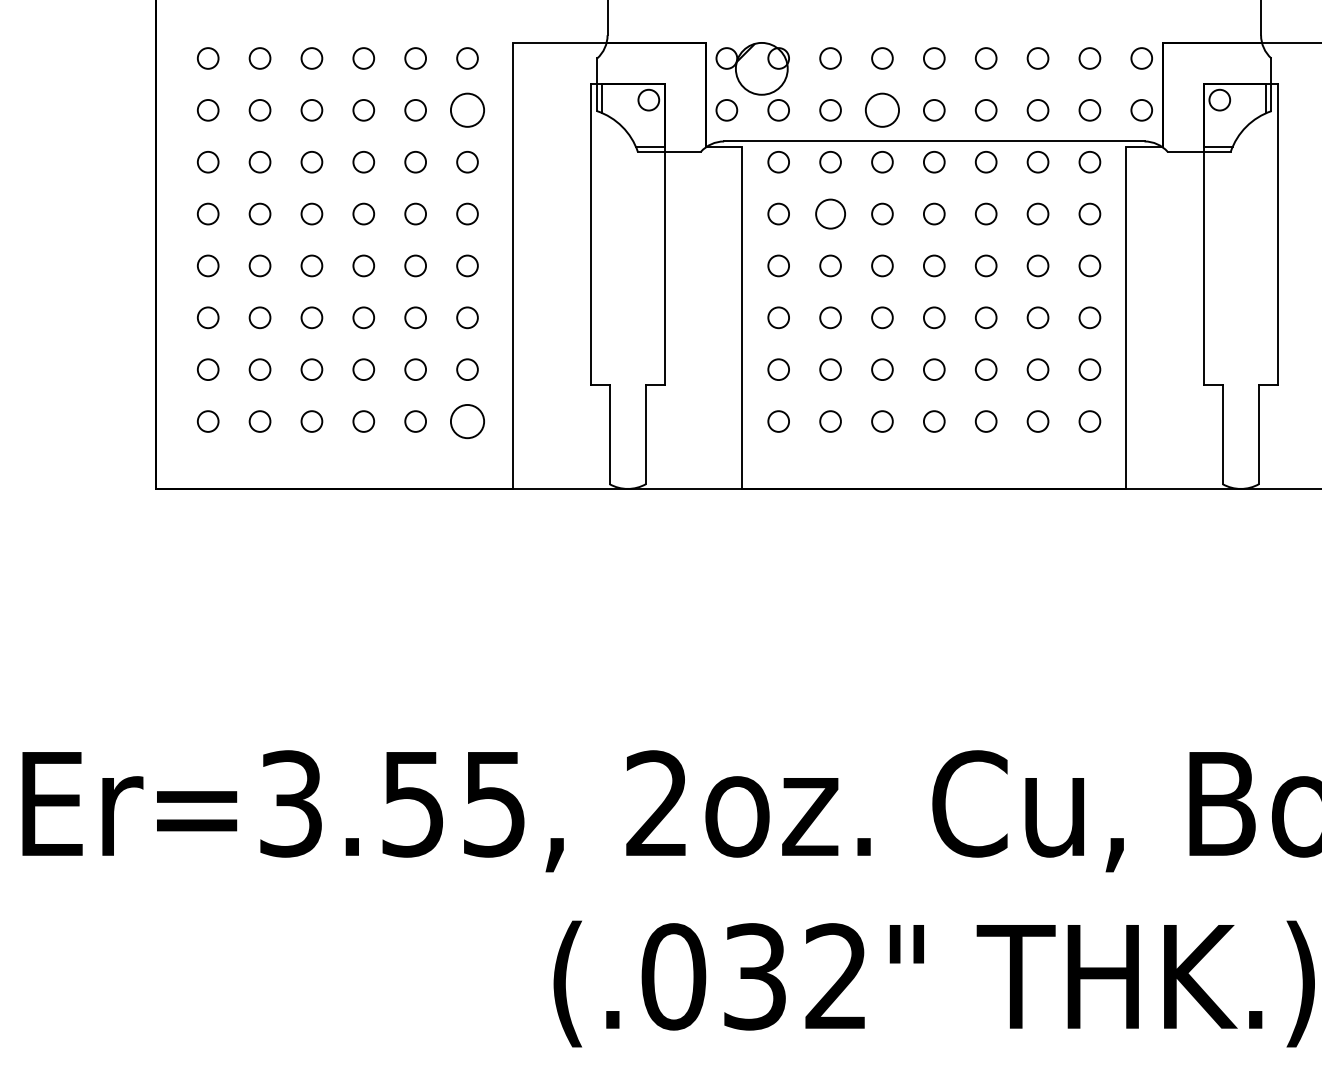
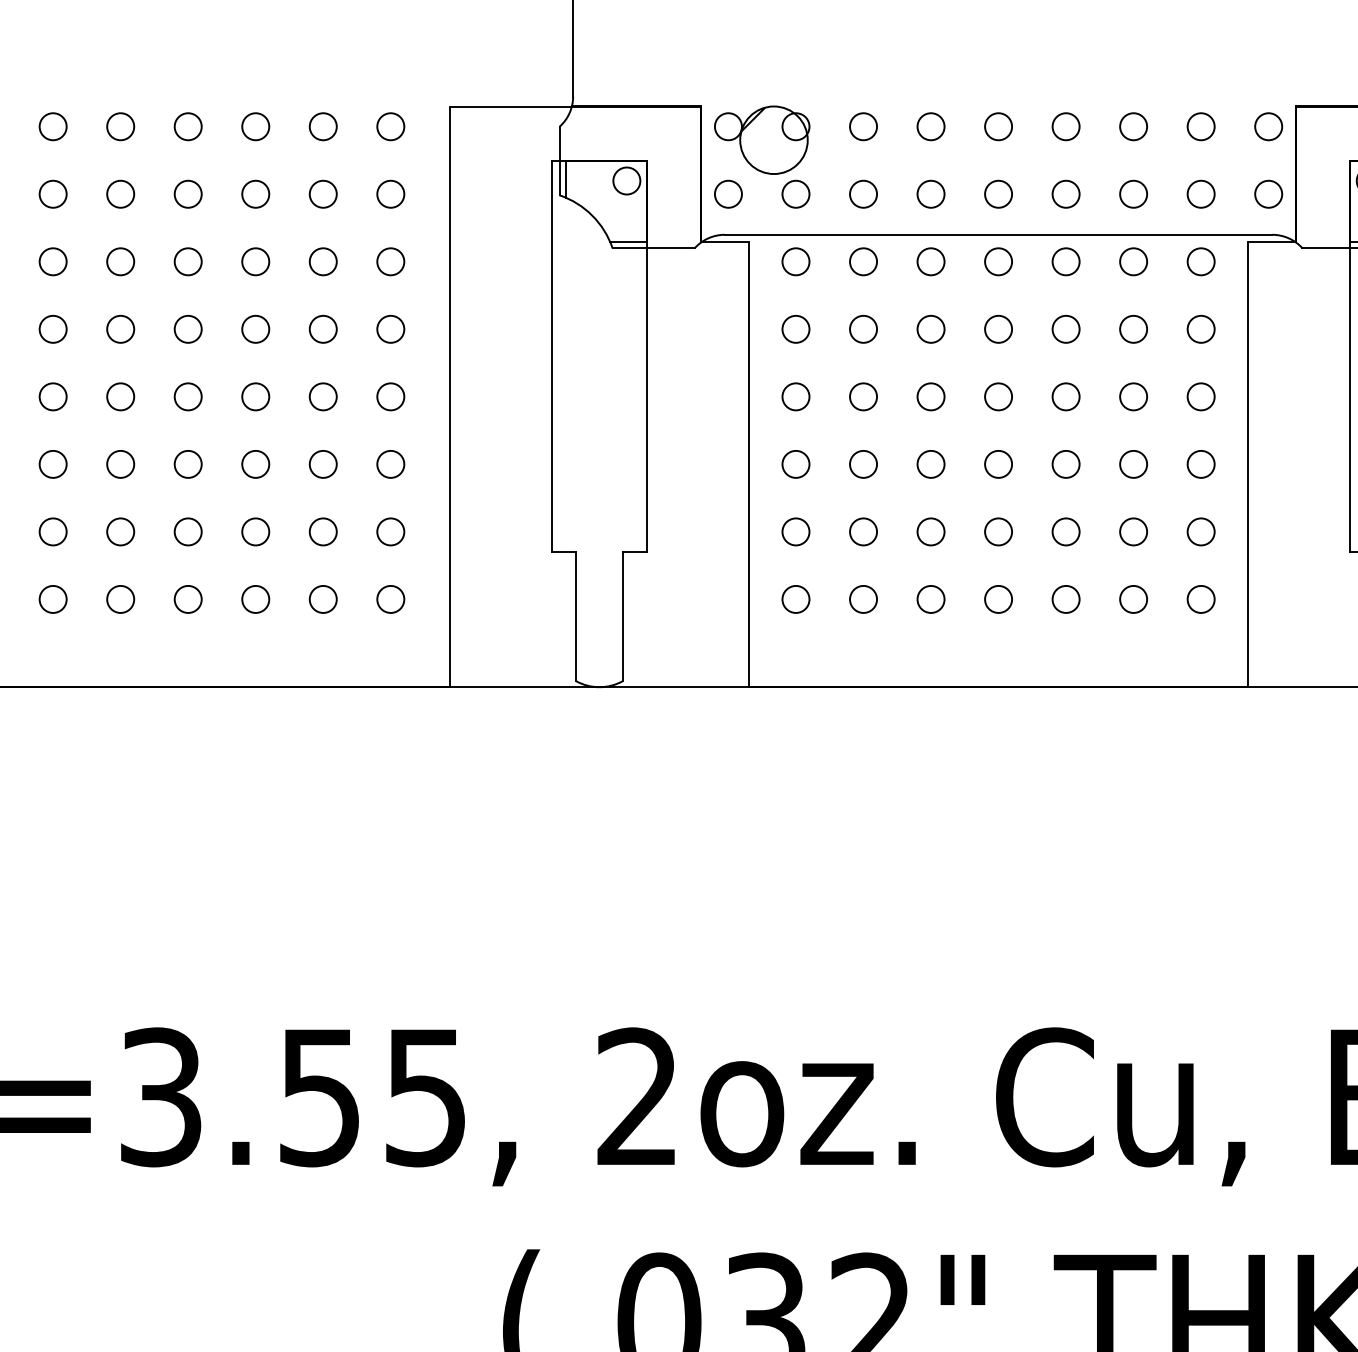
circle: (467, 110) -> (390, 194), size x0.62
circle: (882, 110) -> (931, 194), size x0.62
circle: (830, 213) -> (863, 328), size x0.71
circle: (467, 421) -> (390, 599), size x0.62

